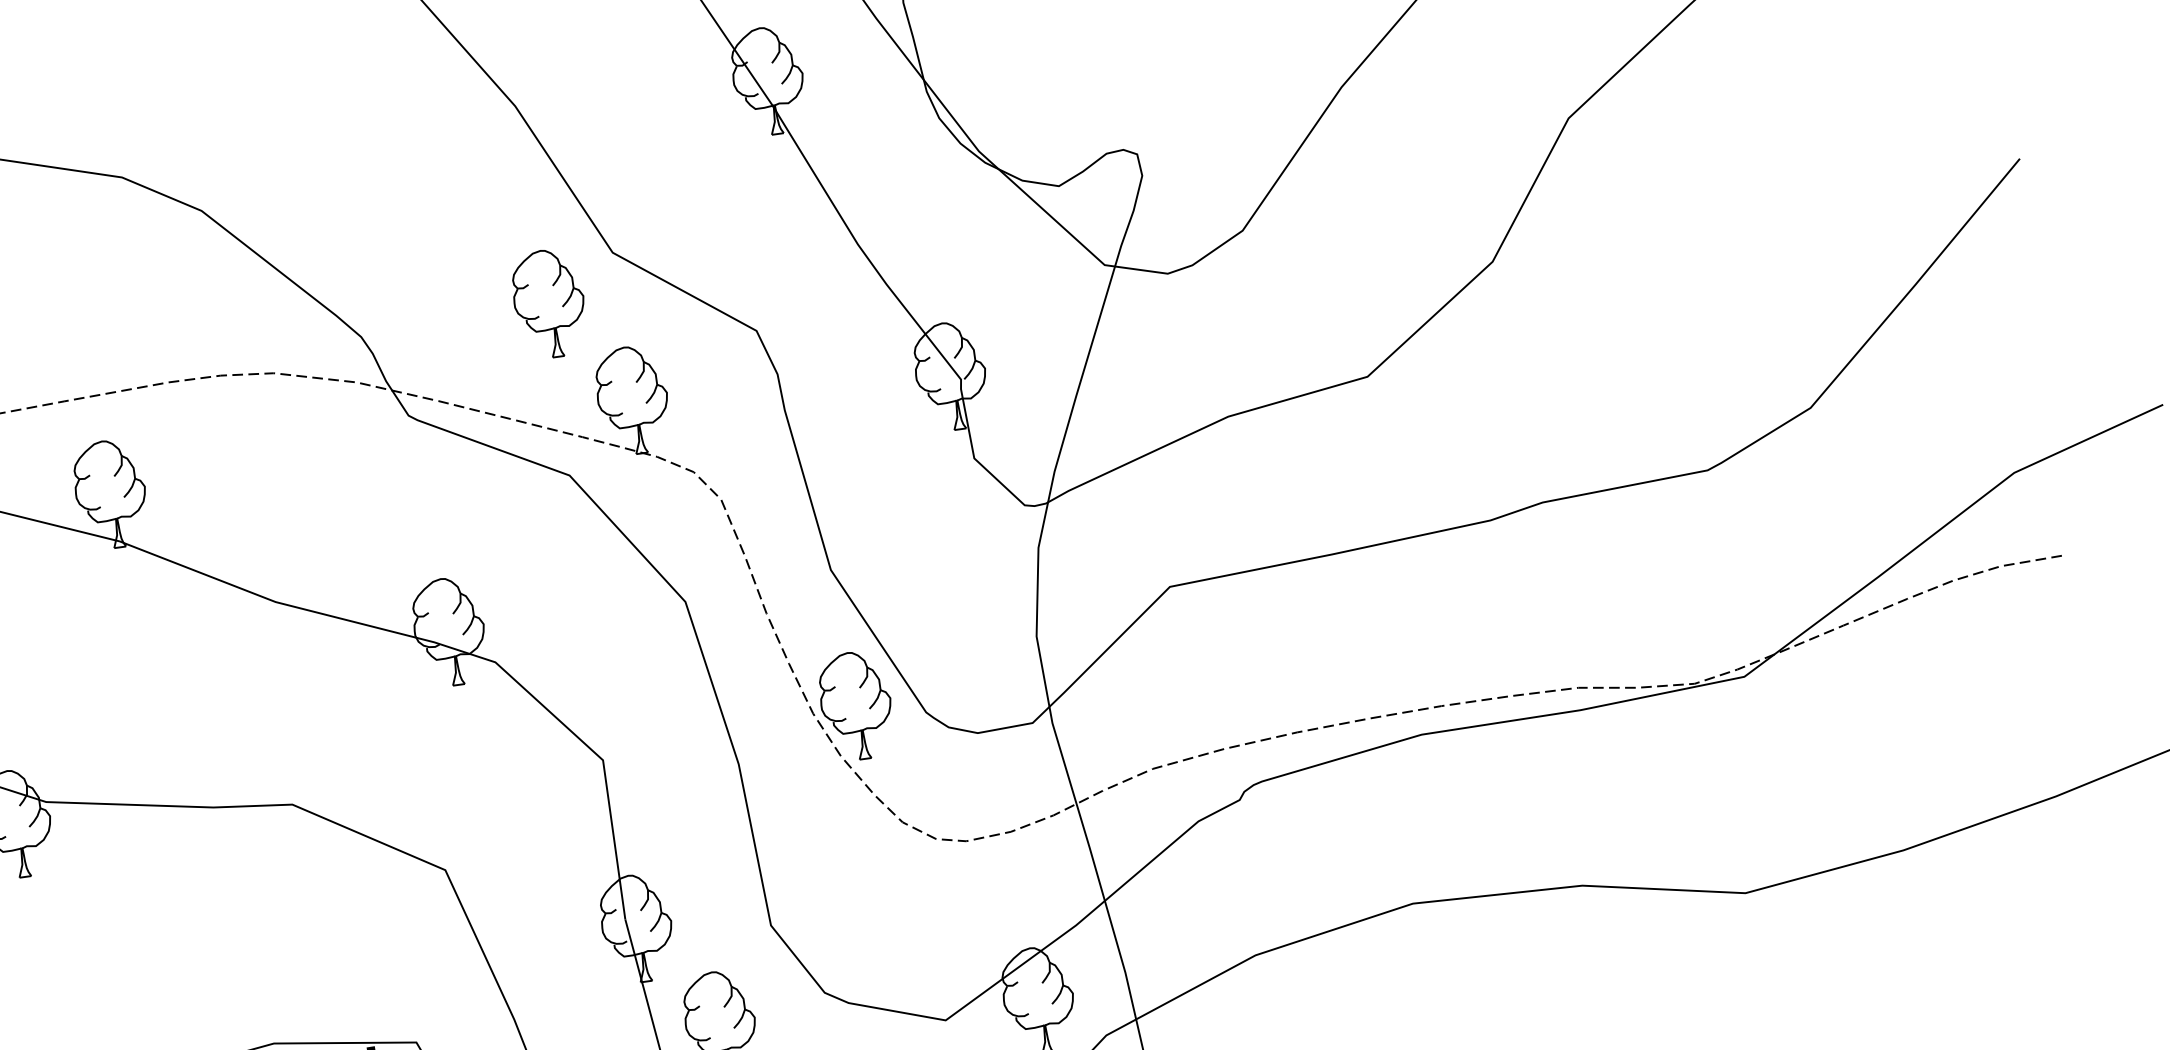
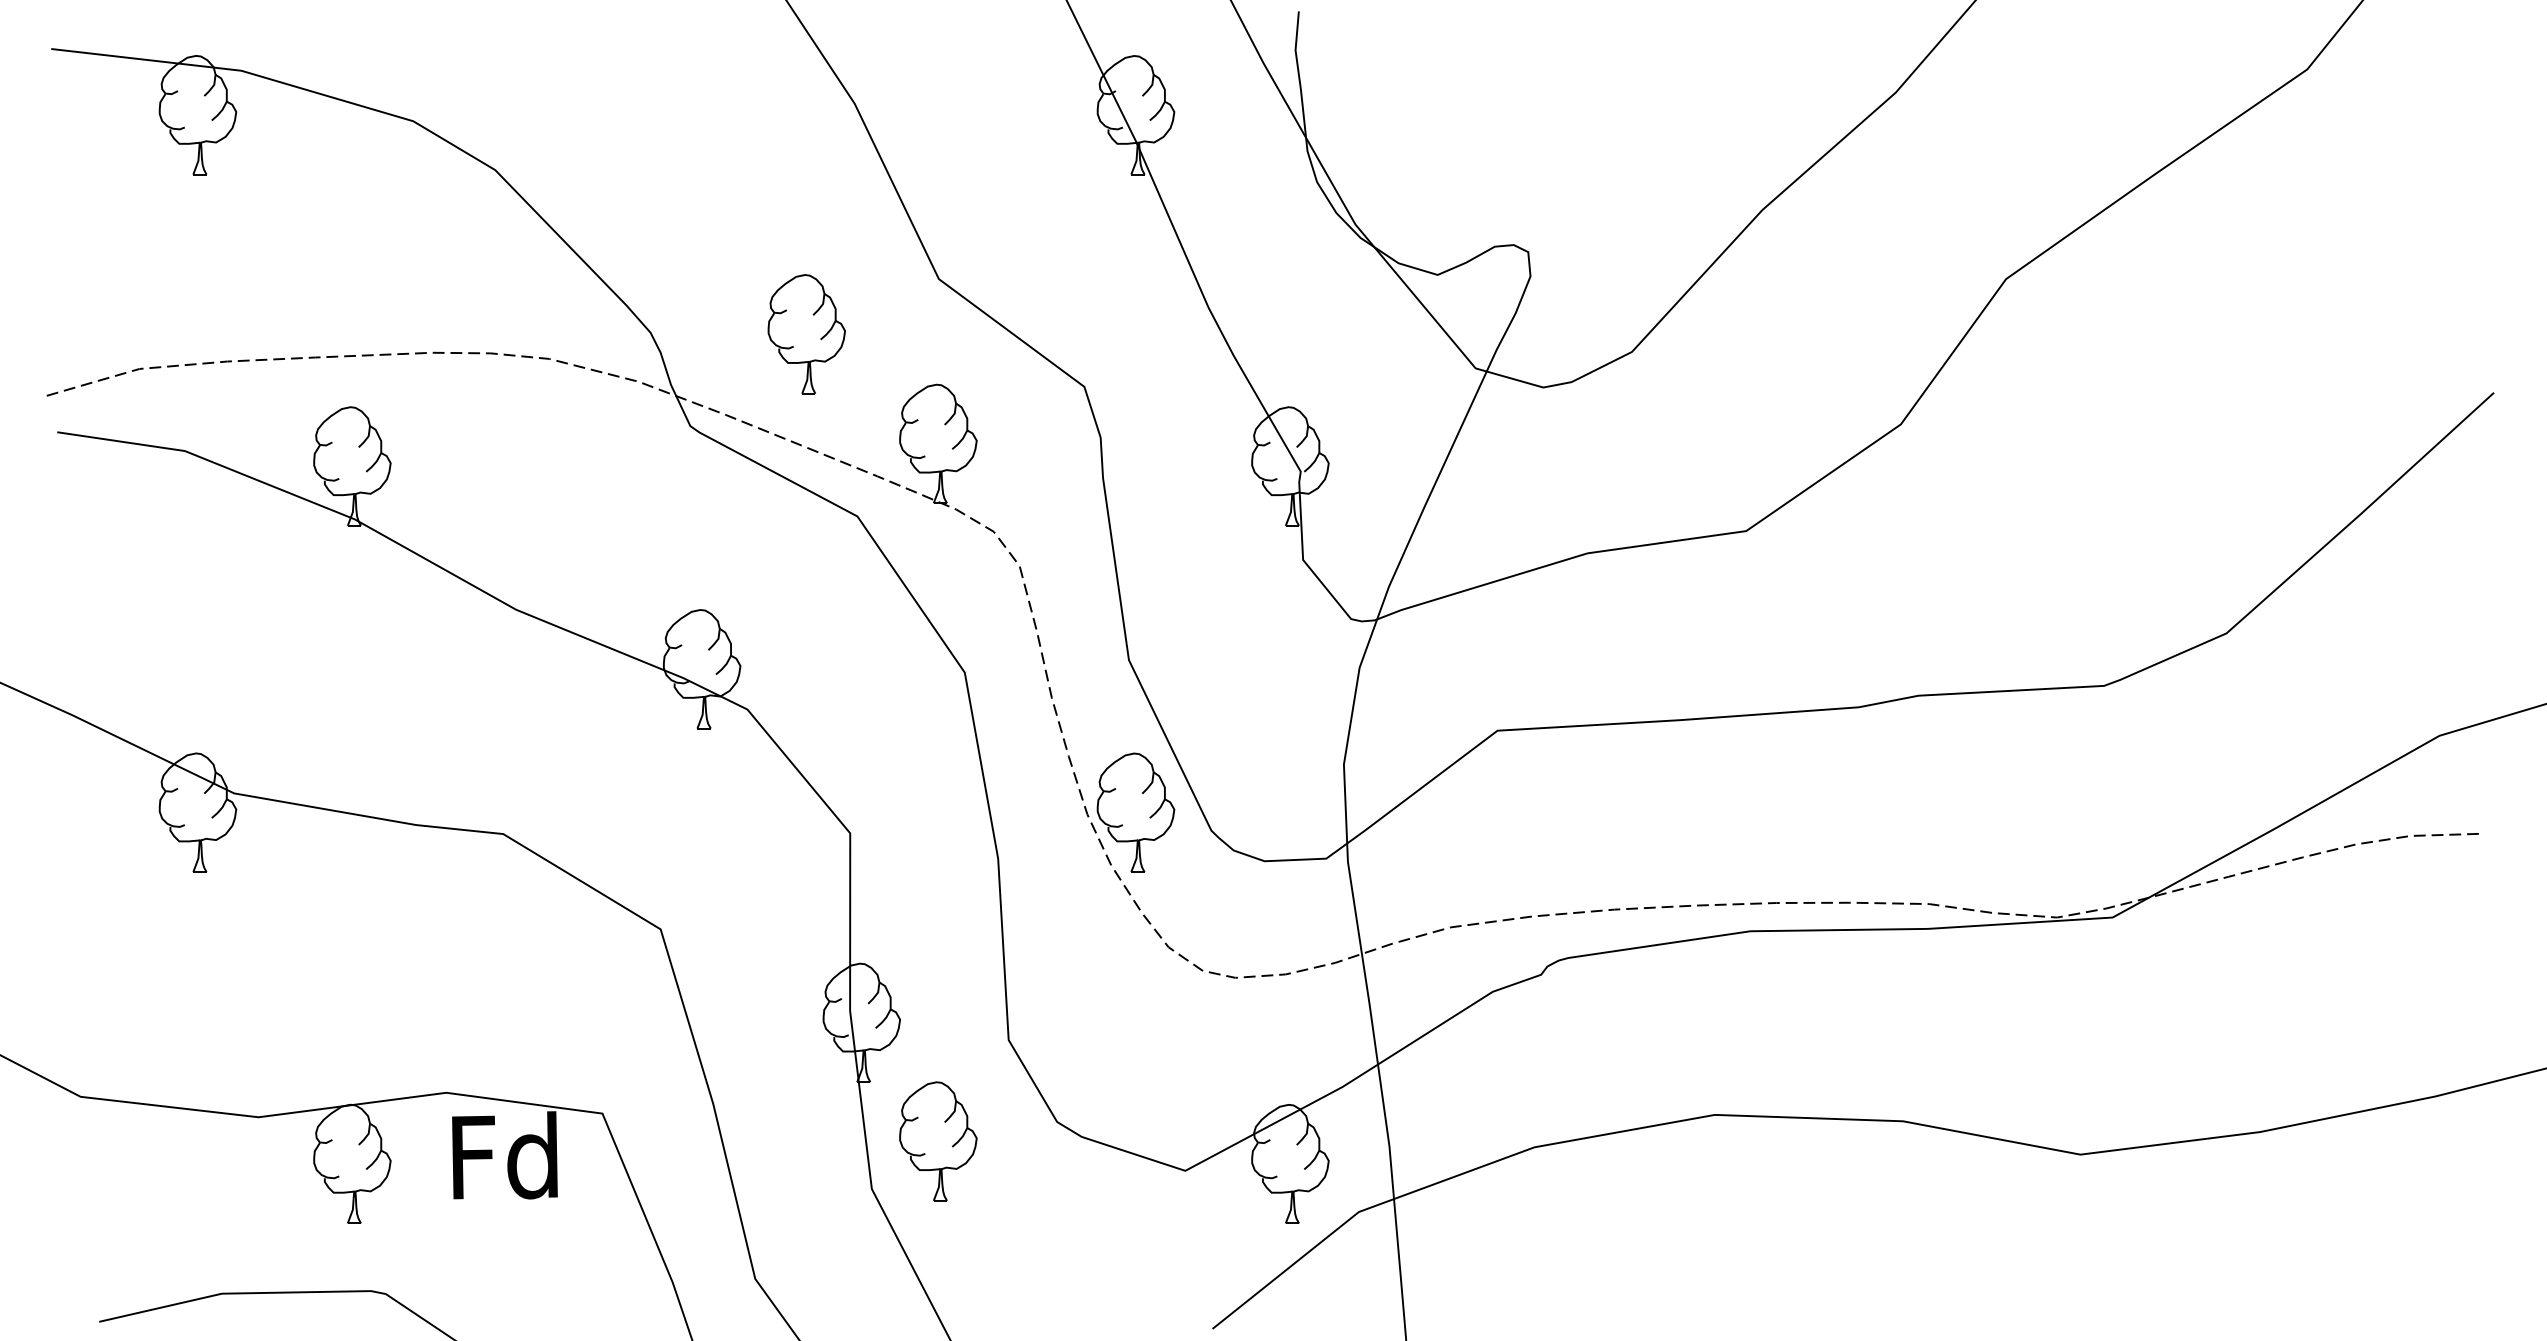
part: (549, 304) -> (806, 334), moved

